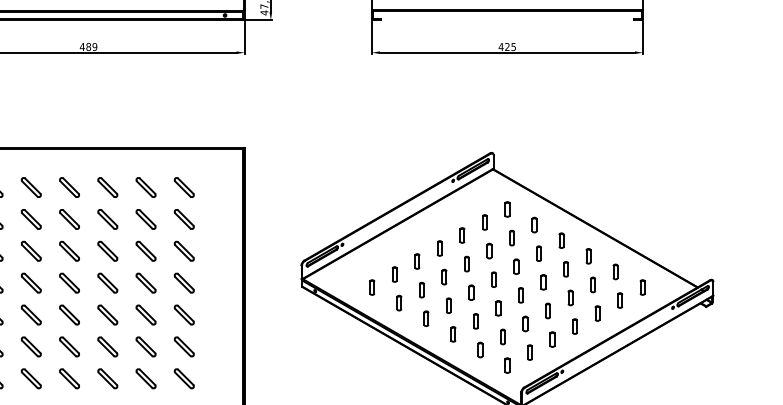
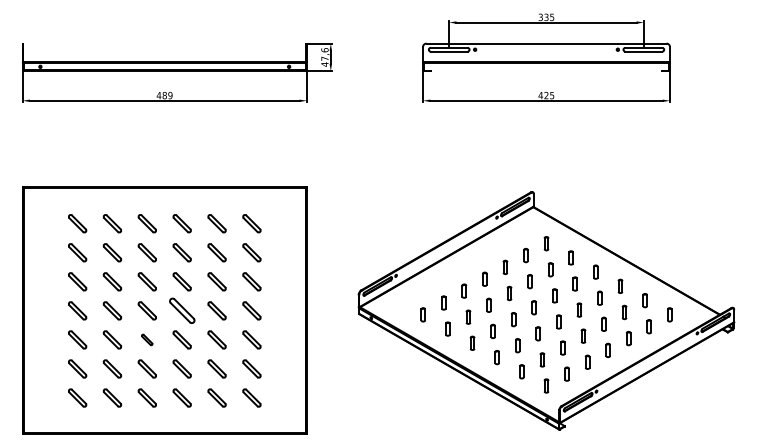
part: (107, 282) -> (181, 310), size x1.4
part: (68, 314) -> (146, 339), size x0.6

